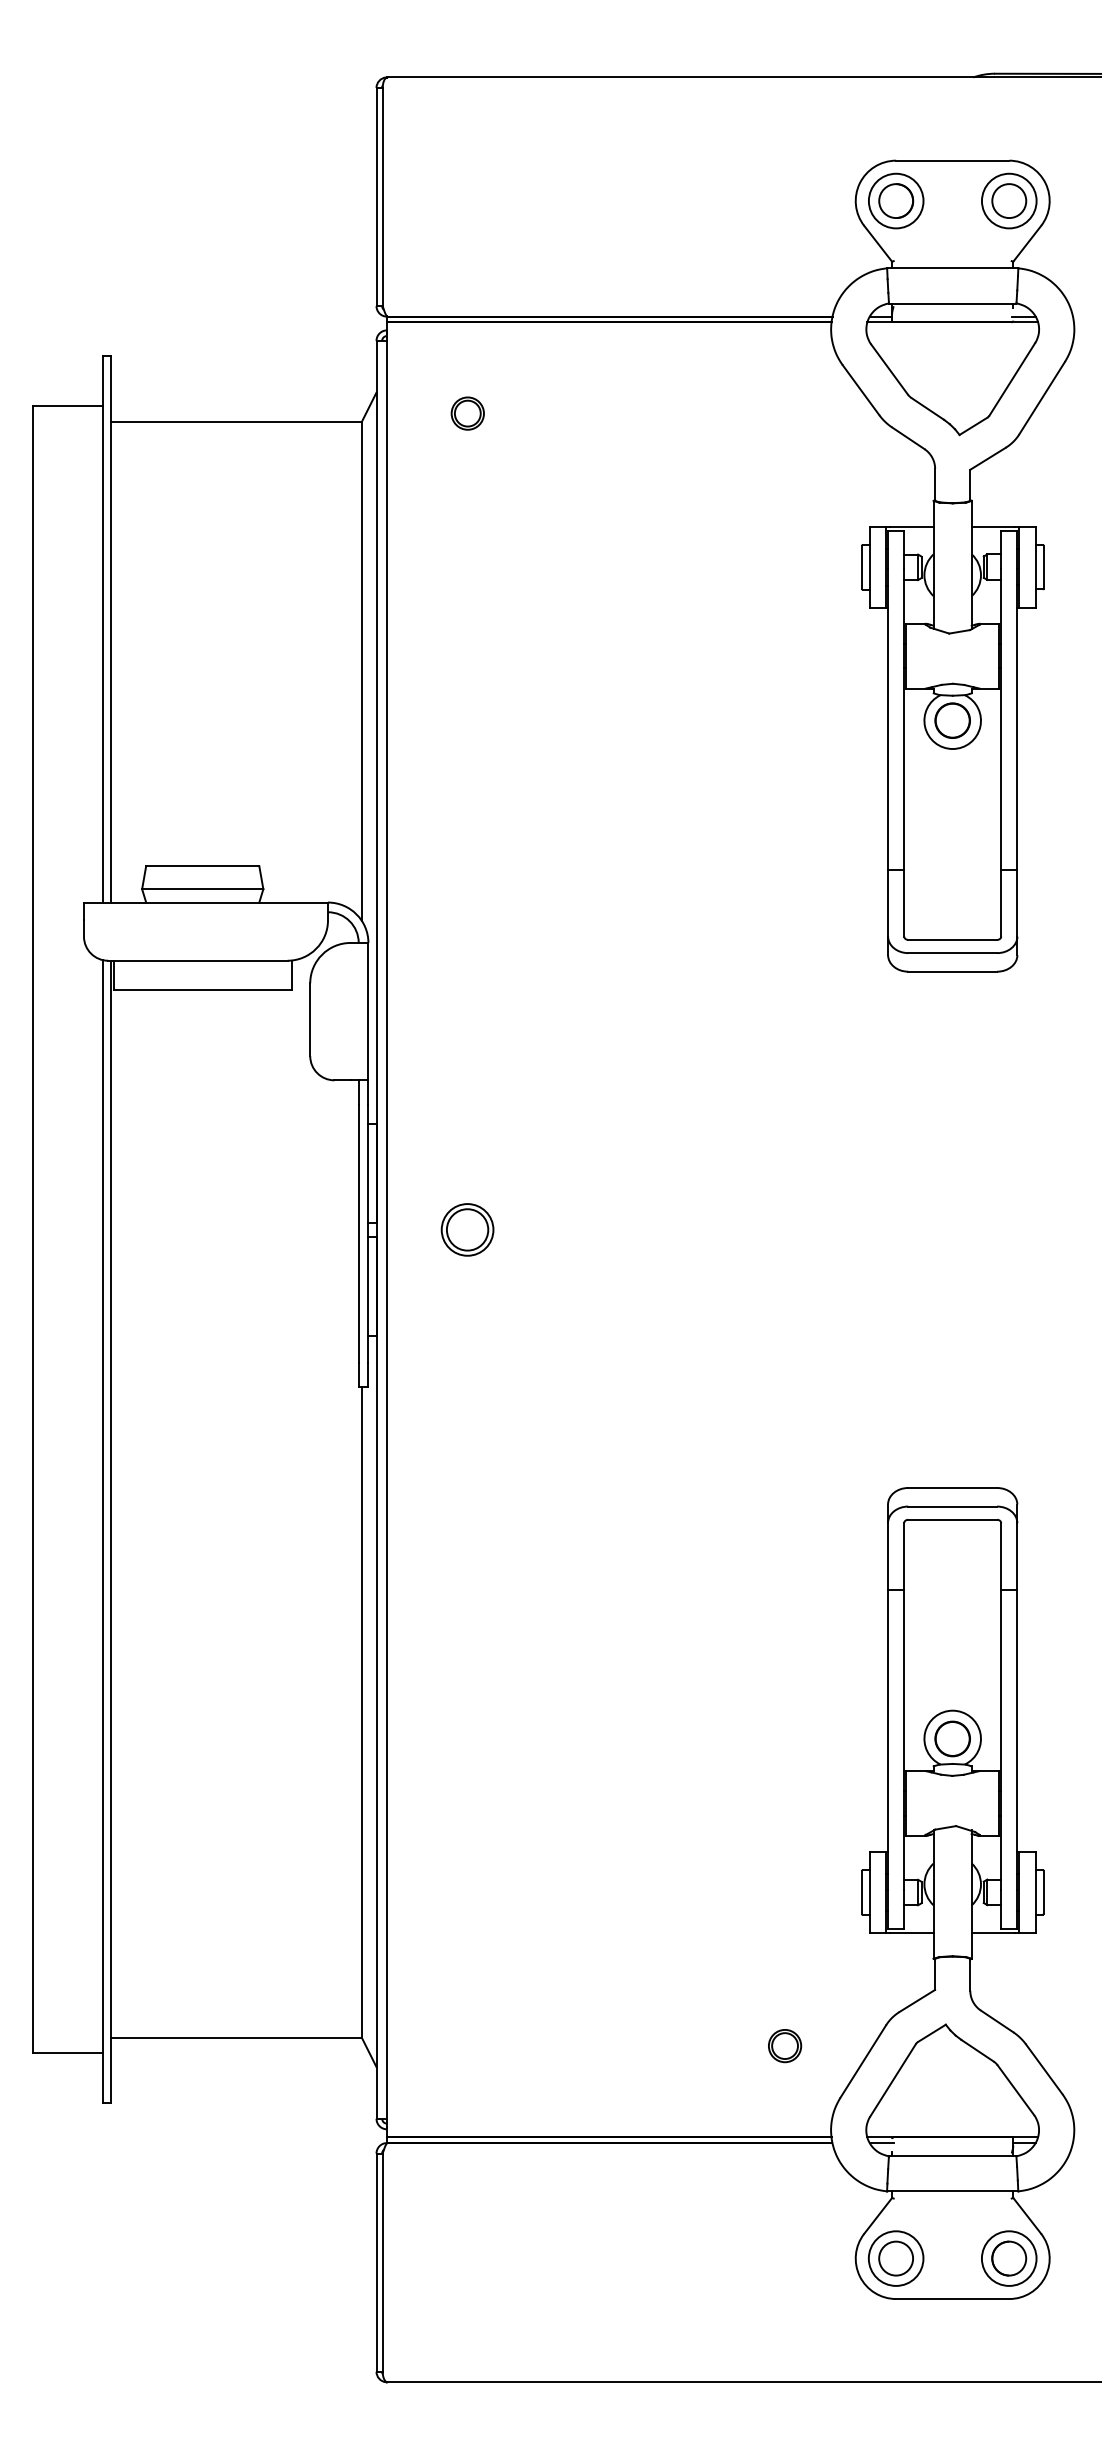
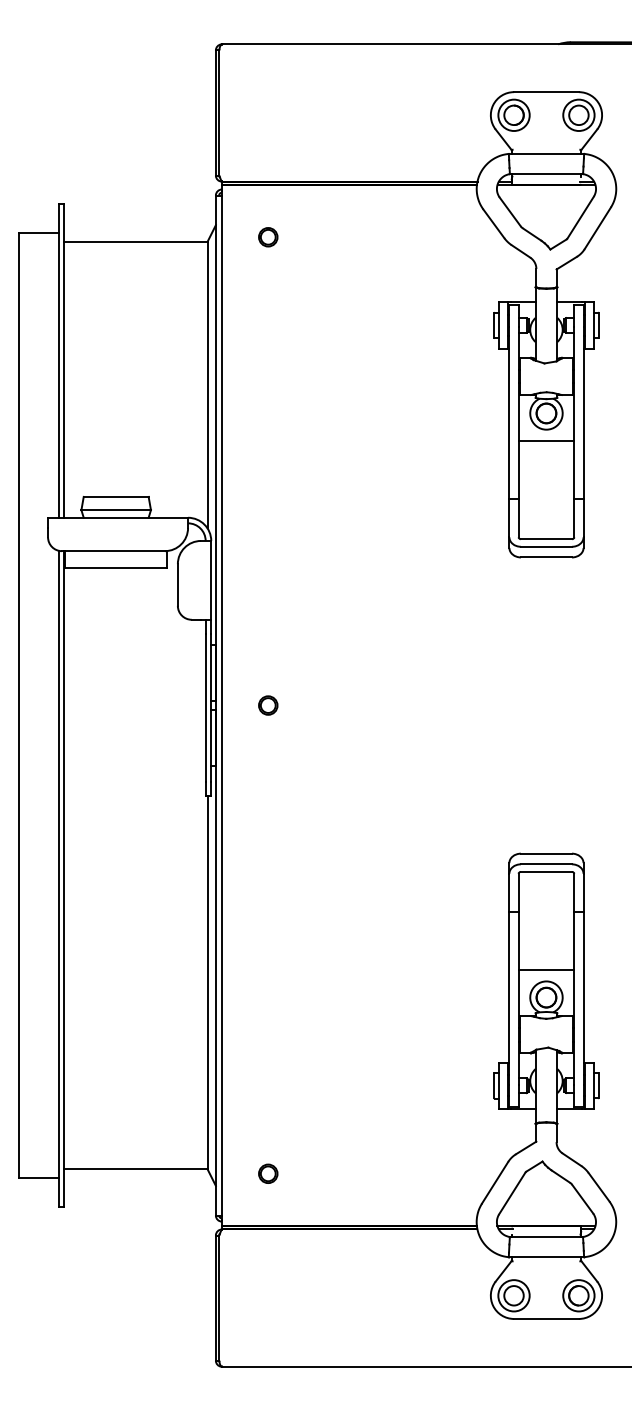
line: (952, 769) -> (546, 441), added
part: (468, 1229) -> (268, 705), size x0.62
line: (952, 1689) -> (546, 969), added
part: (785, 2045) -> (268, 1173), moved

